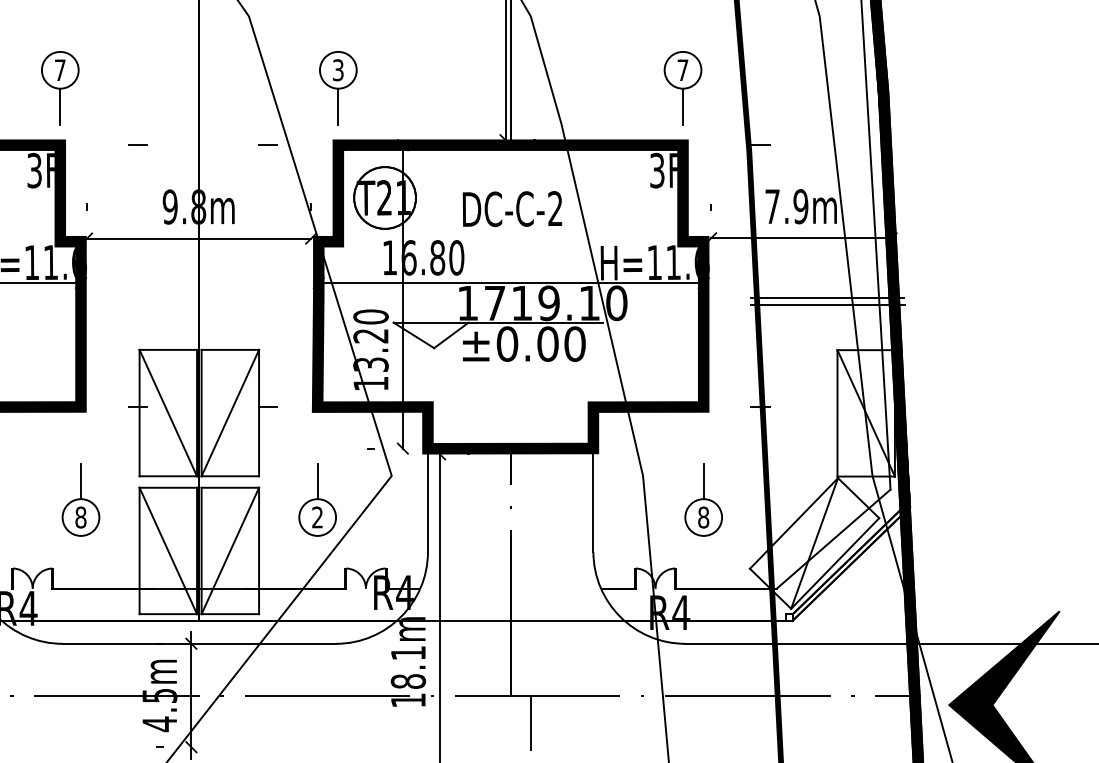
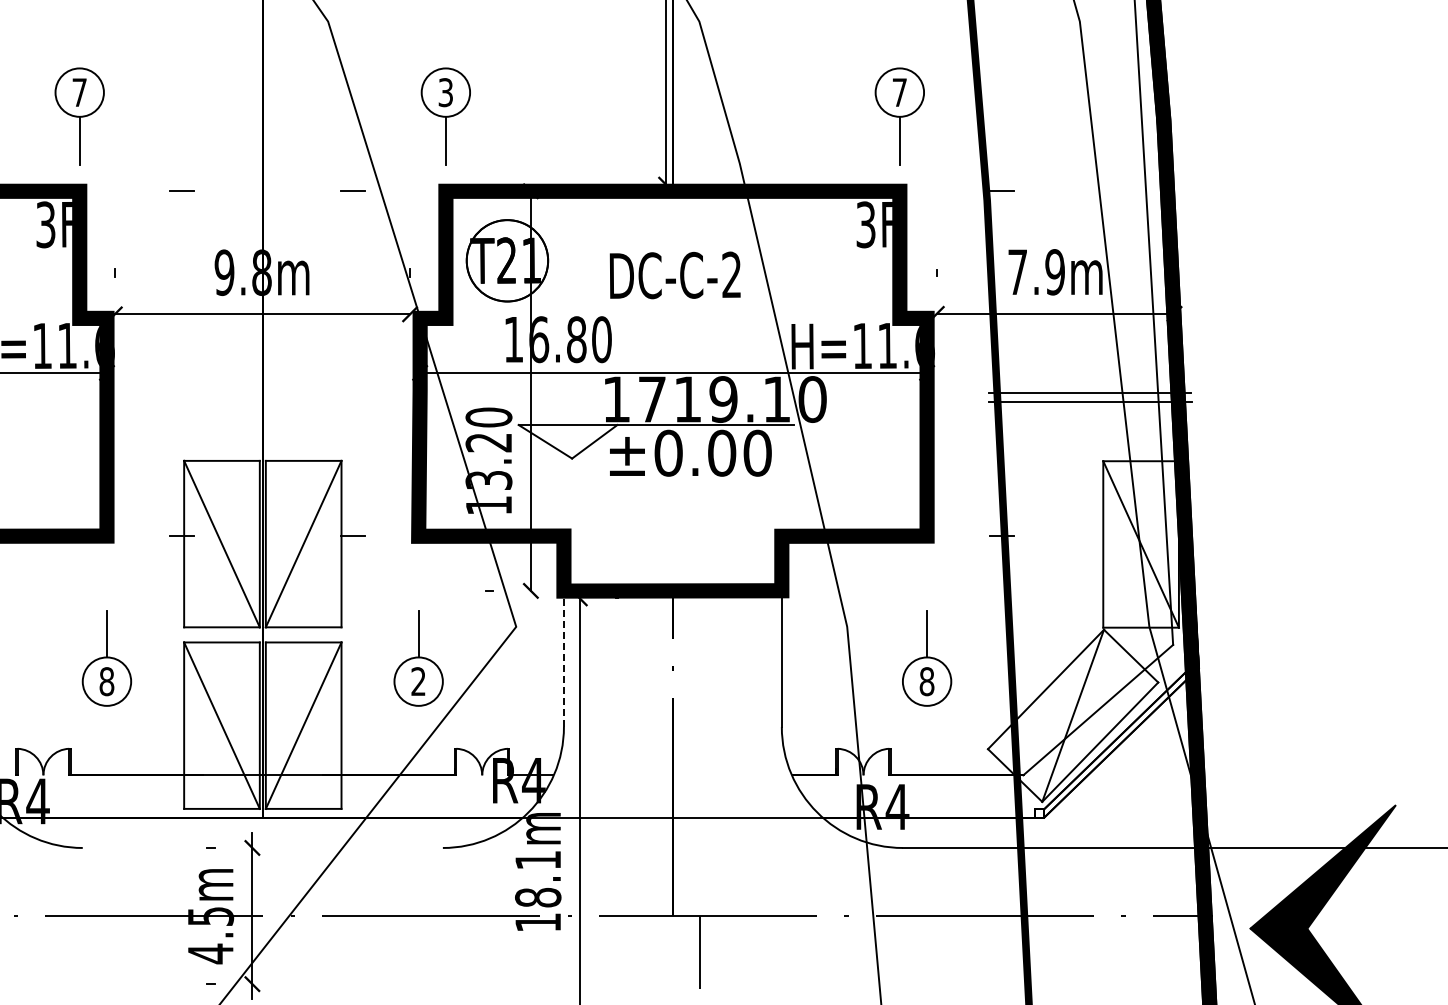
line: (427, 499) -> (563, 658), solid -> dashed
line: (199, 643) -> (262, 847), removed

